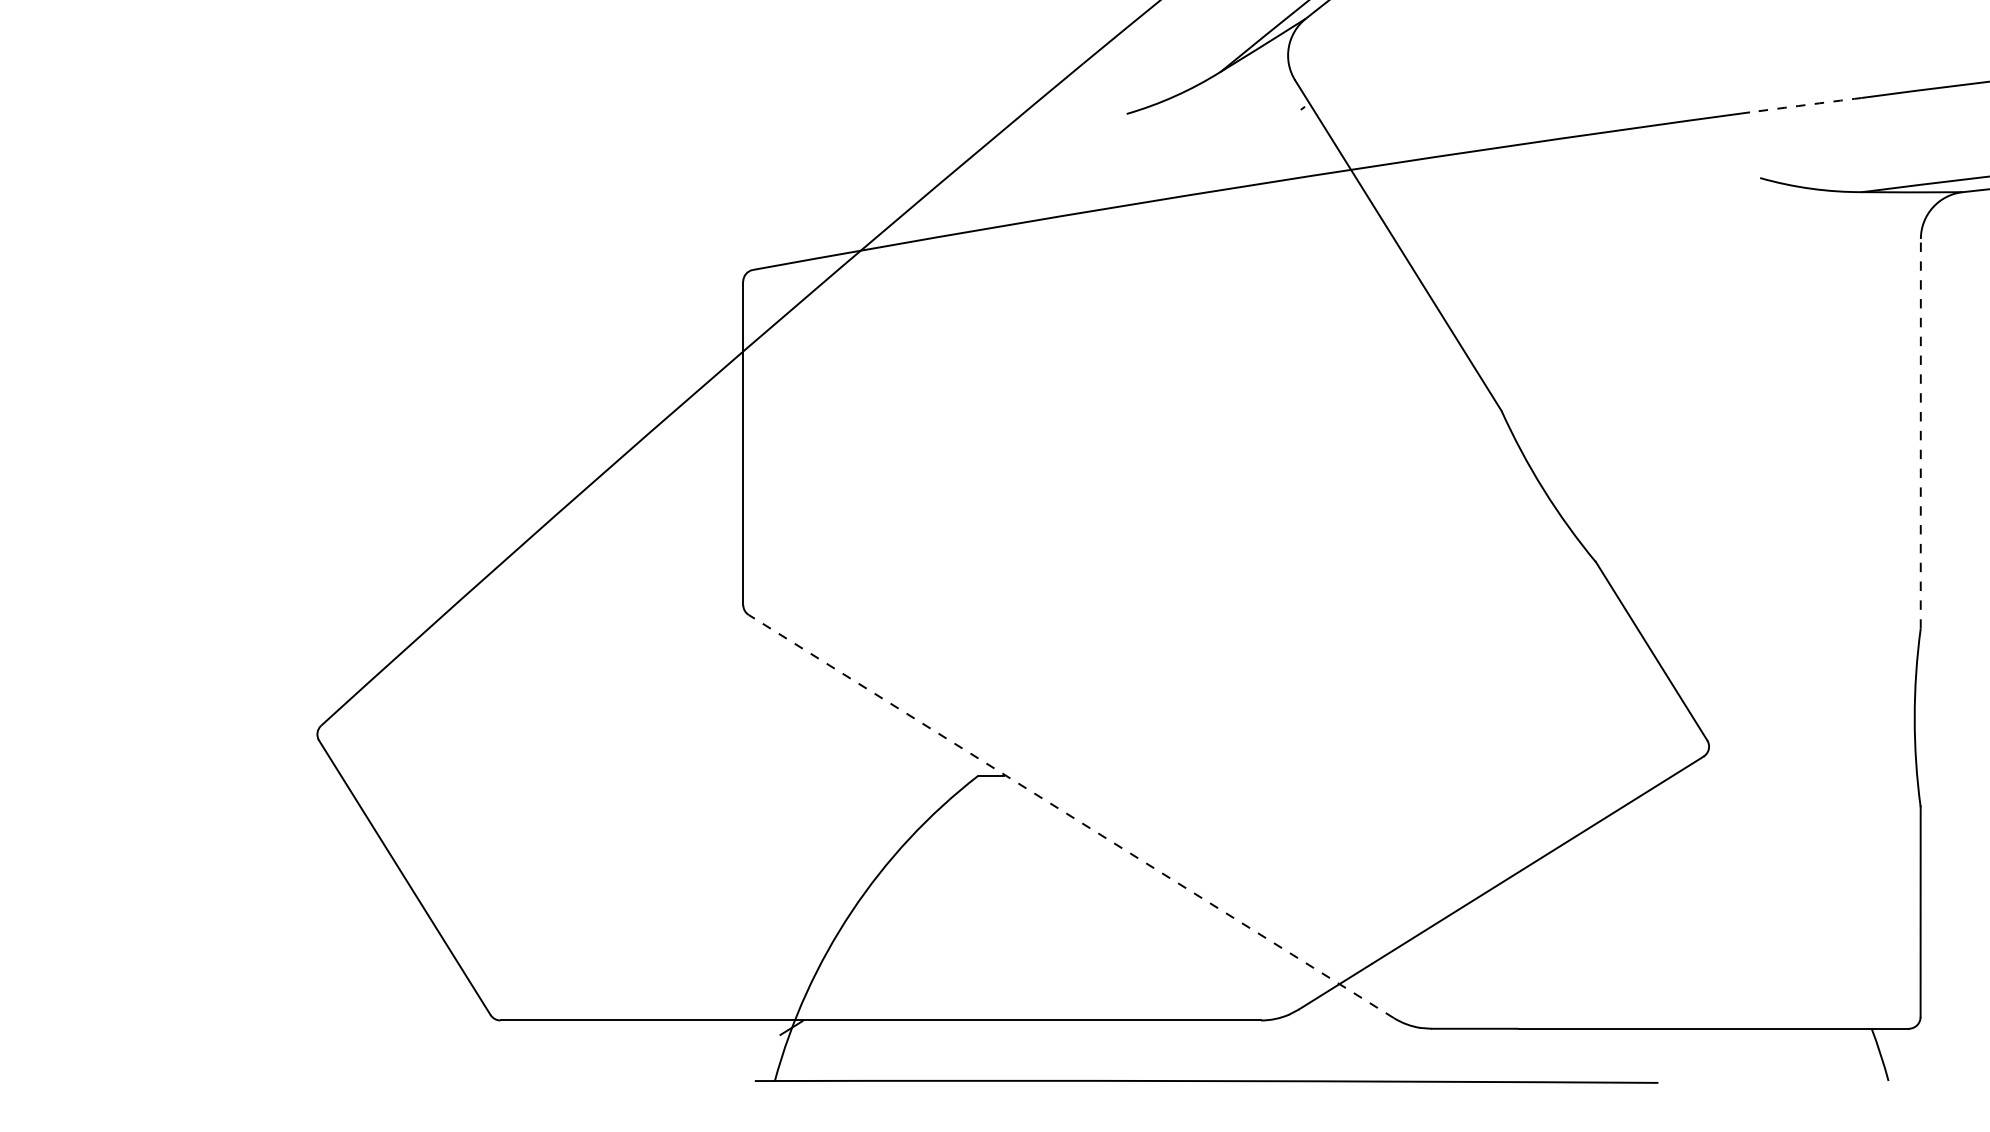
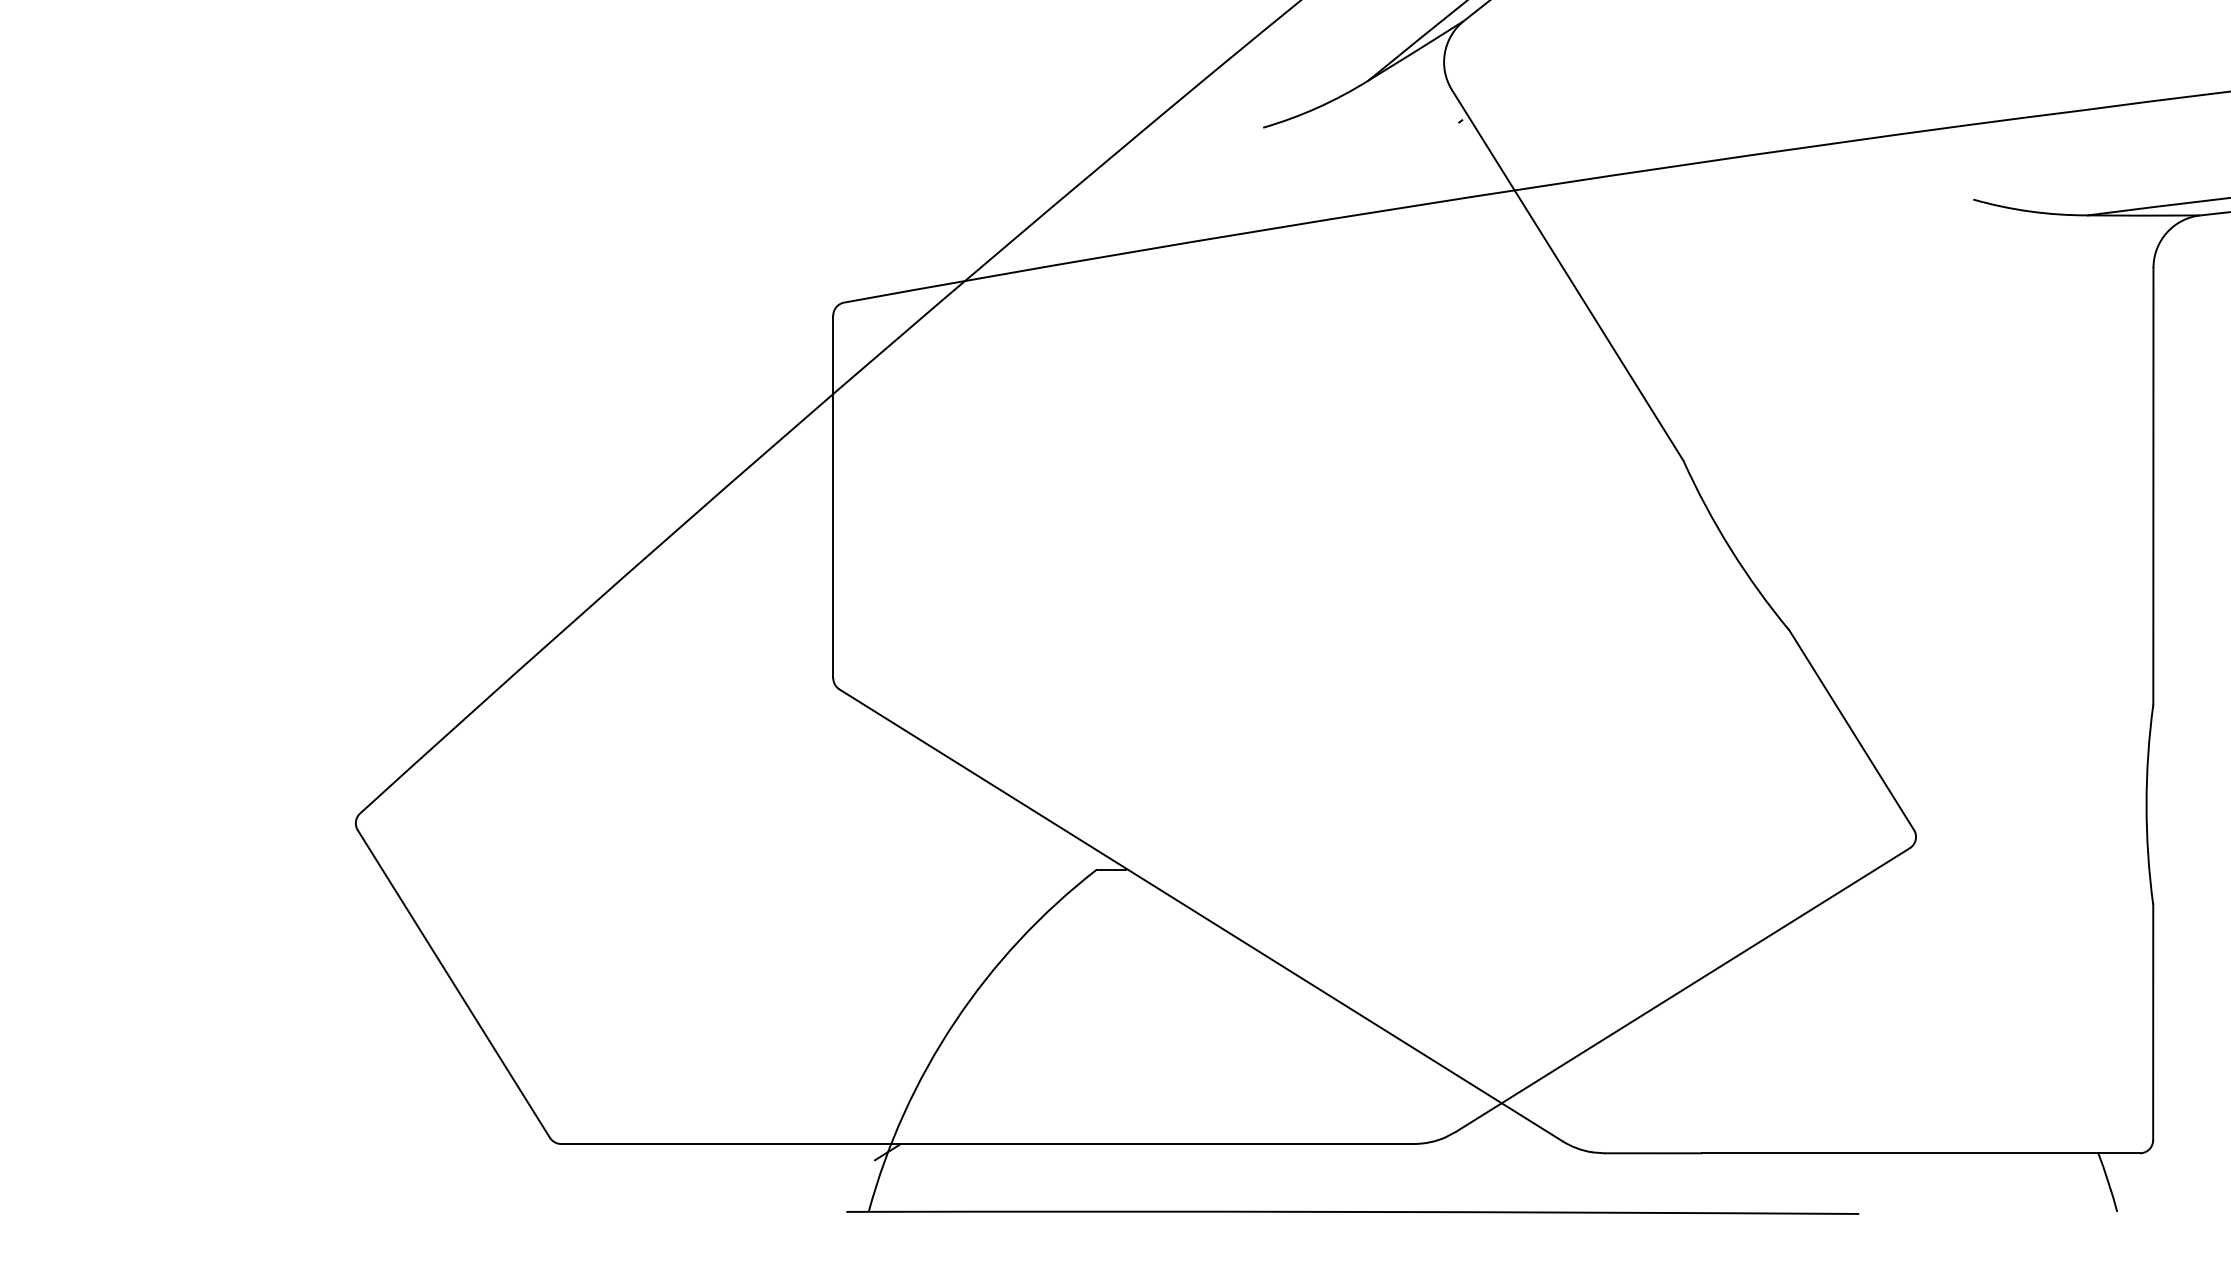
arc: (1805, 104) -> (2024, 117), dashed -> solid
line: (1920, 433) -> (2153, 485), dashed -> solid
line: (1070, 816) -> (1200, 915), dashed -> solid

